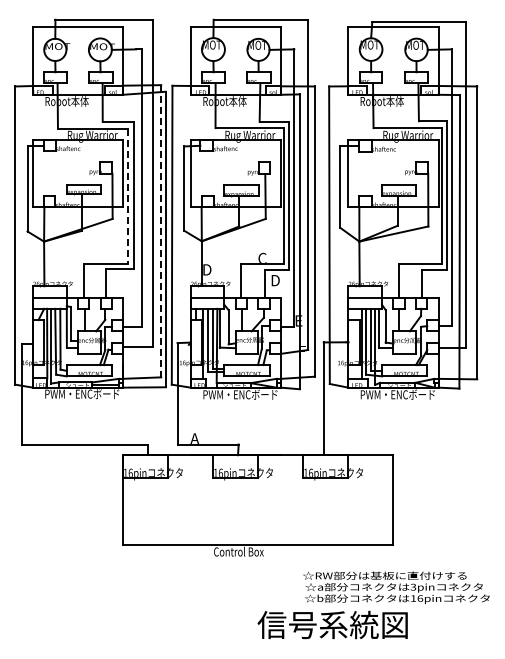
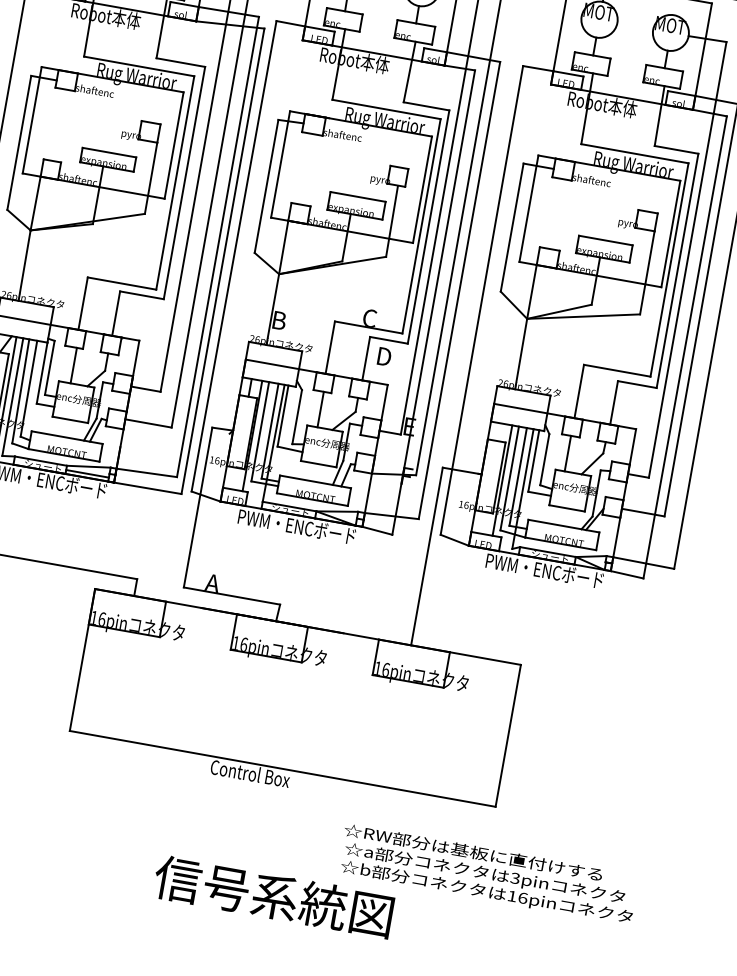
line: (127, 196) -> (174, 182), dashed -> solid
line: (161, 231) -> (218, 247), dashed -> solid
text: (207, 269) -> (280, 320), D -> B
text: (332, 624) -> (273, 895), moved

